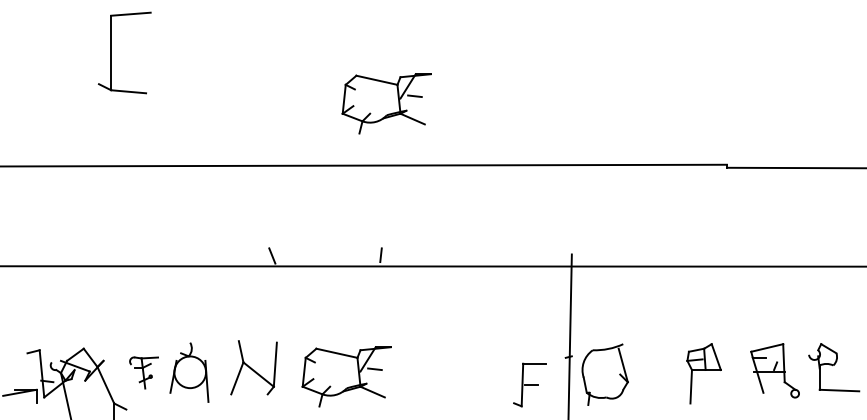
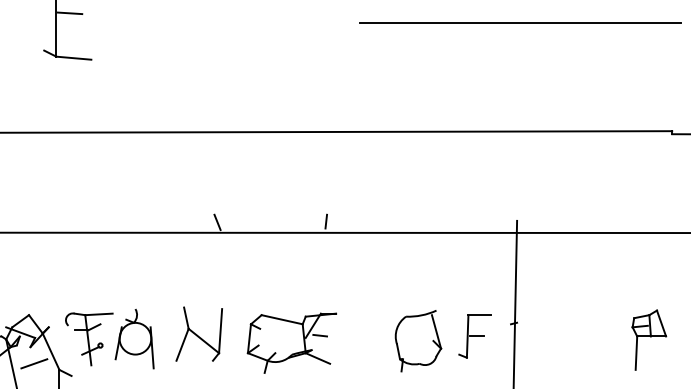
line: (124, 46) -> (69, 12), added
line: (575, 56) -> (520, 22), added
part: (386, 103) -> (331, 69), removed
part: (143, 372) -> (88, 338), size x1.67
part: (604, 374) -> (417, 340), moved
part: (529, 384) -> (474, 335), moved
line: (89, 396) -> (34, 362), added

